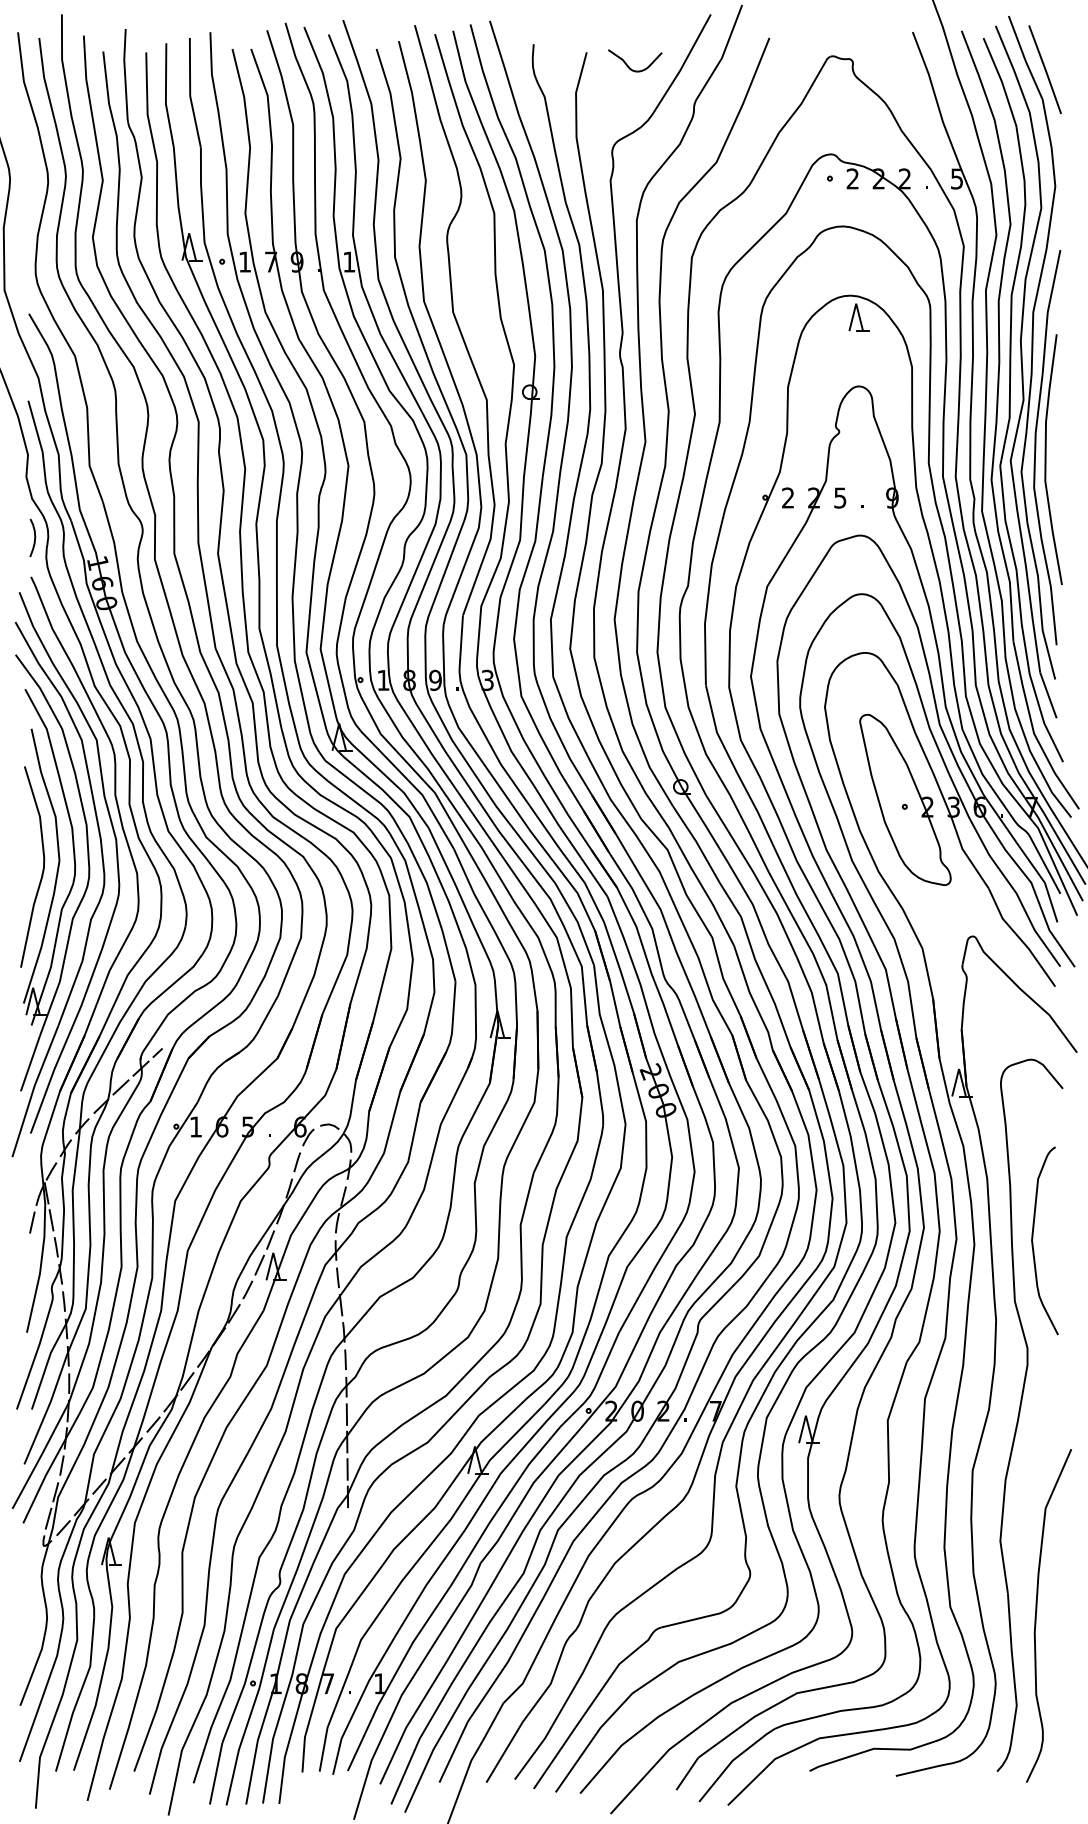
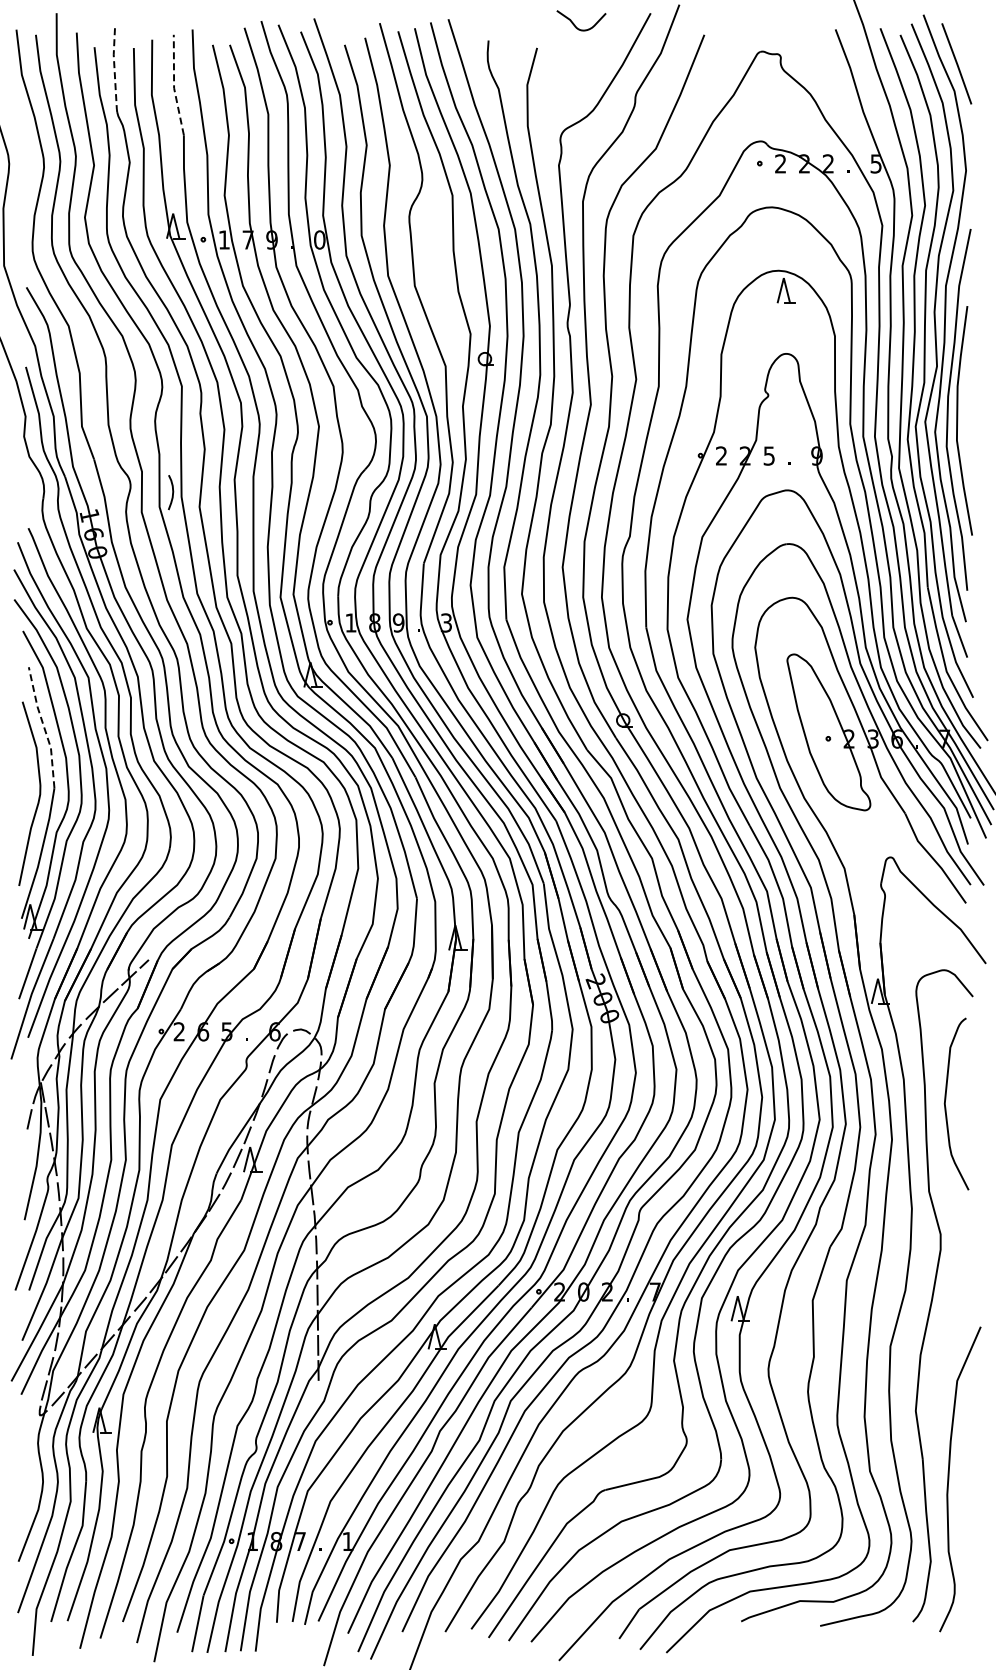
curve: (627, 63) -> (574, 23), moved
line: (125, 75) -> (114, 69), solid -> dashed
line: (190, 94) -> (174, 86), solid -> dashed
text: (349, 261) -> (319, 239), 1 -> 0
curve: (34, 537) -> (172, 492), moved
line: (48, 794) -> (44, 727), solid -> dashed
text: (195, 1126) -> (178, 1031), 1 -> 2
curve: (1033, 1235) -> (946, 1099), moved

